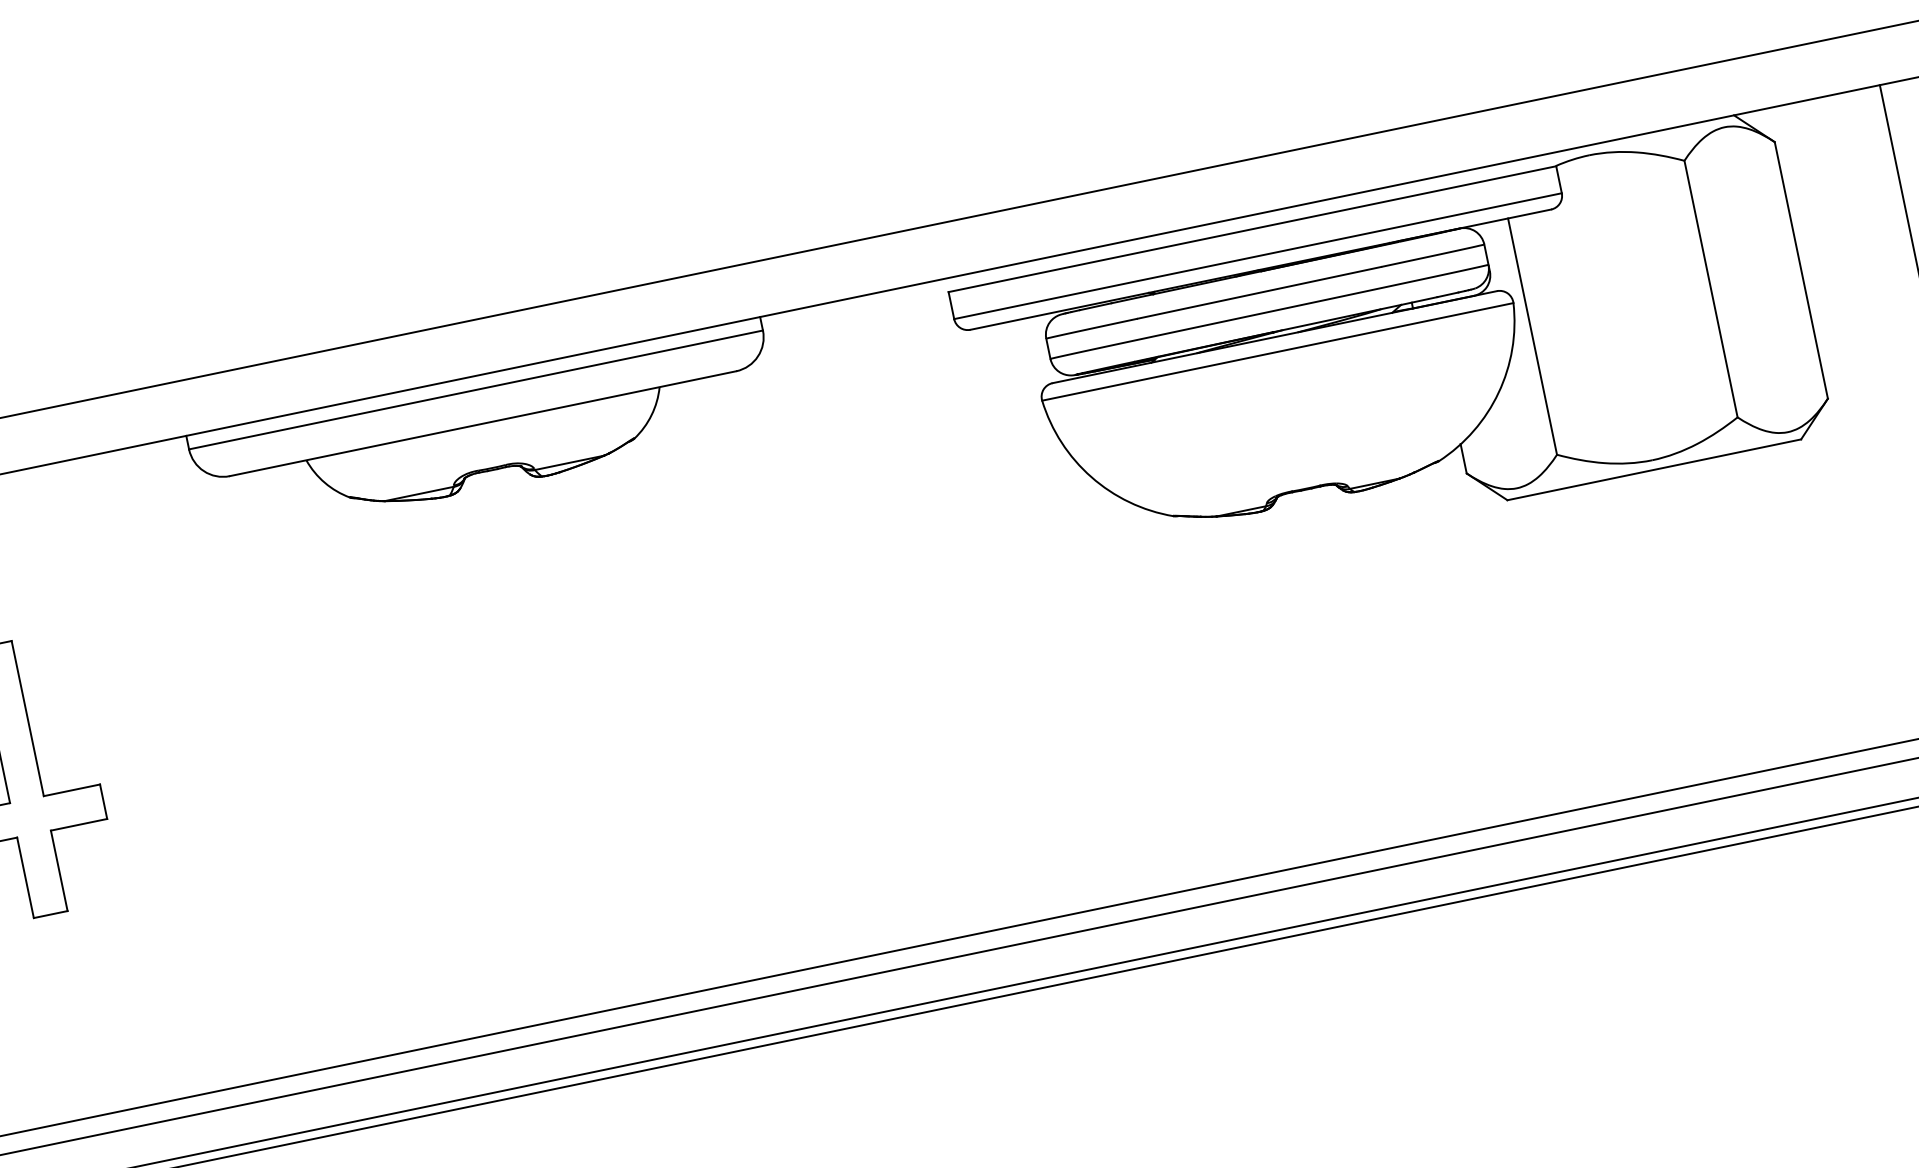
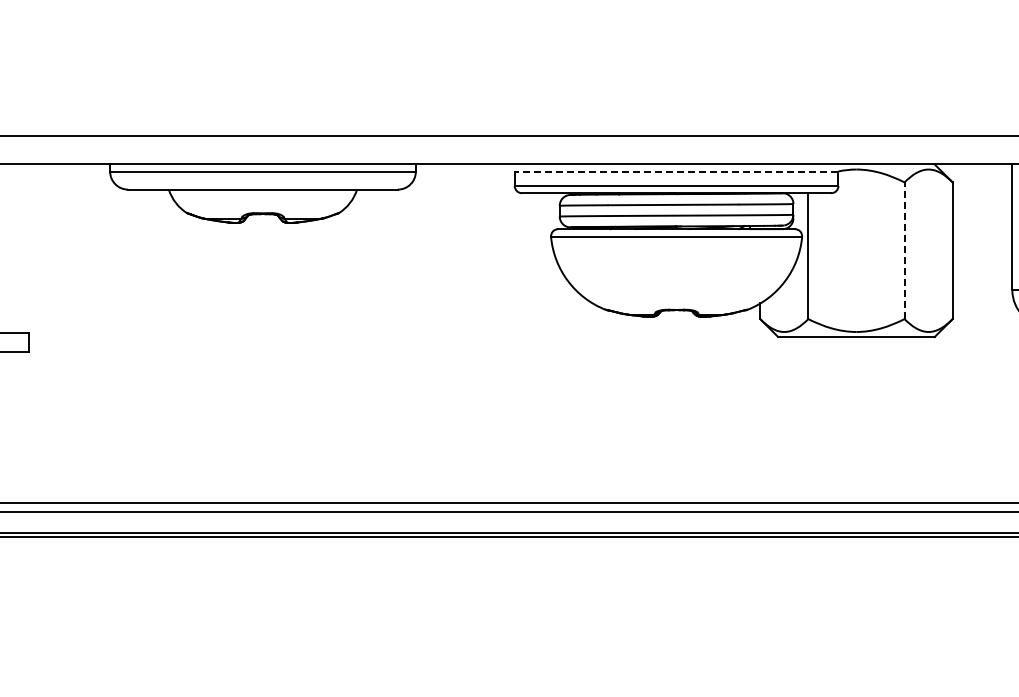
line: (1252, 228) -> (676, 171), solid -> dashed
line: (1710, 288) -> (904, 250), solid -> dashed

